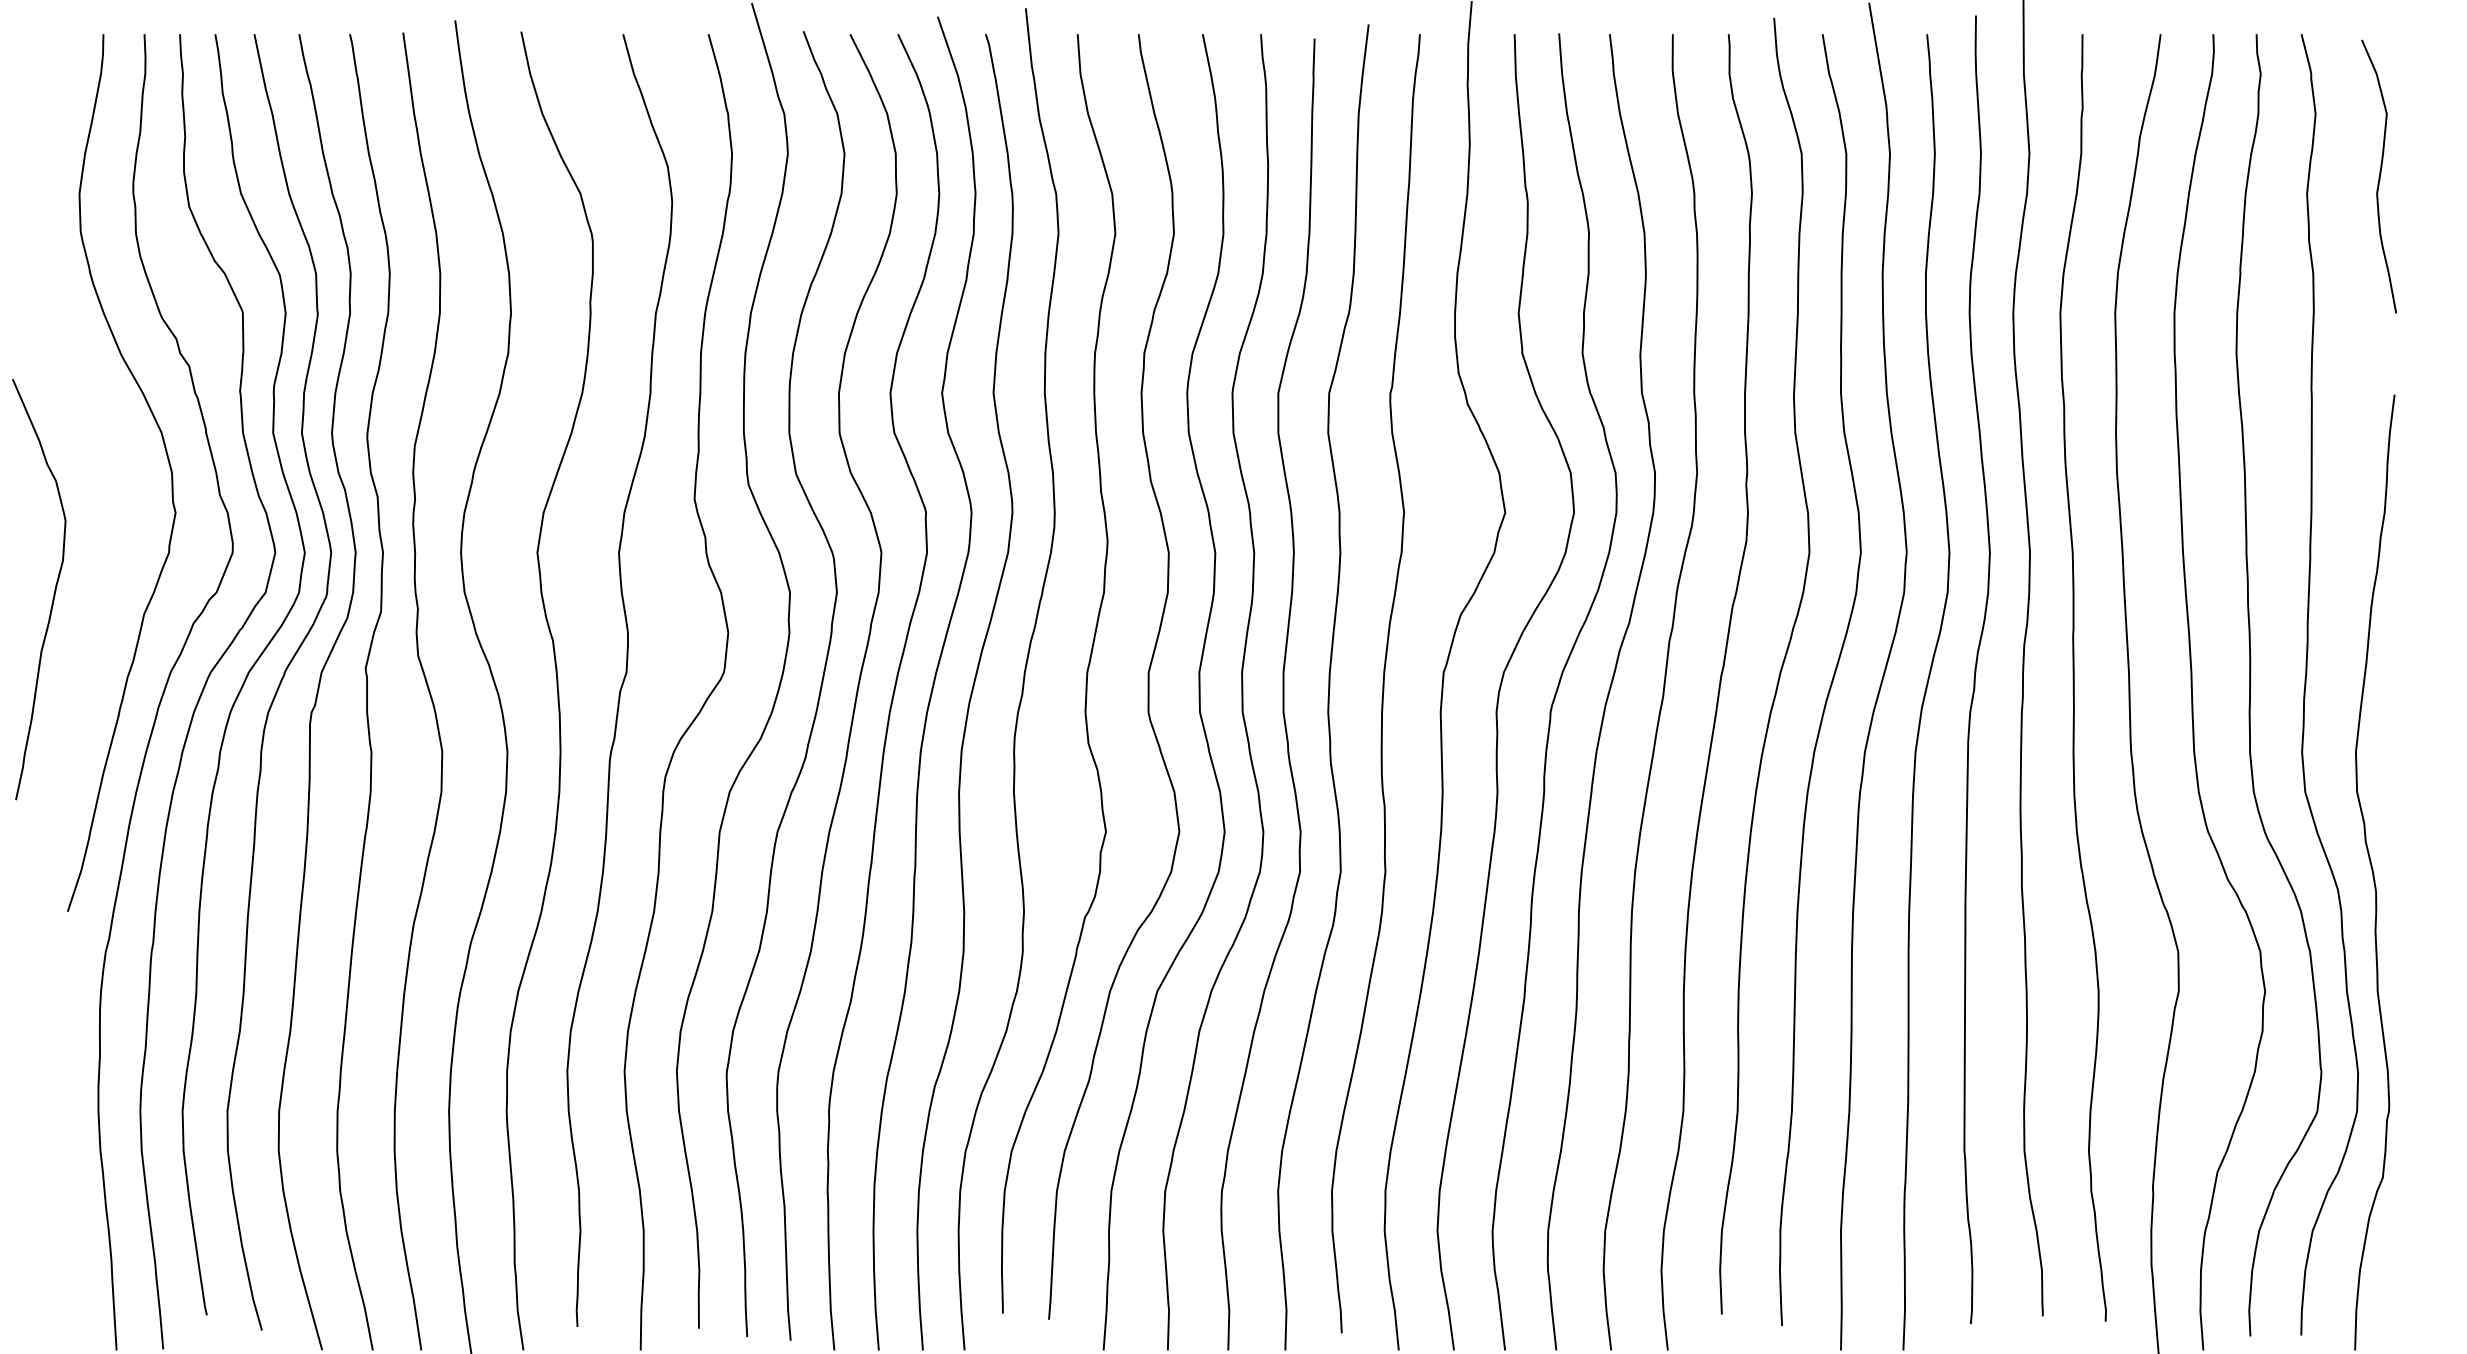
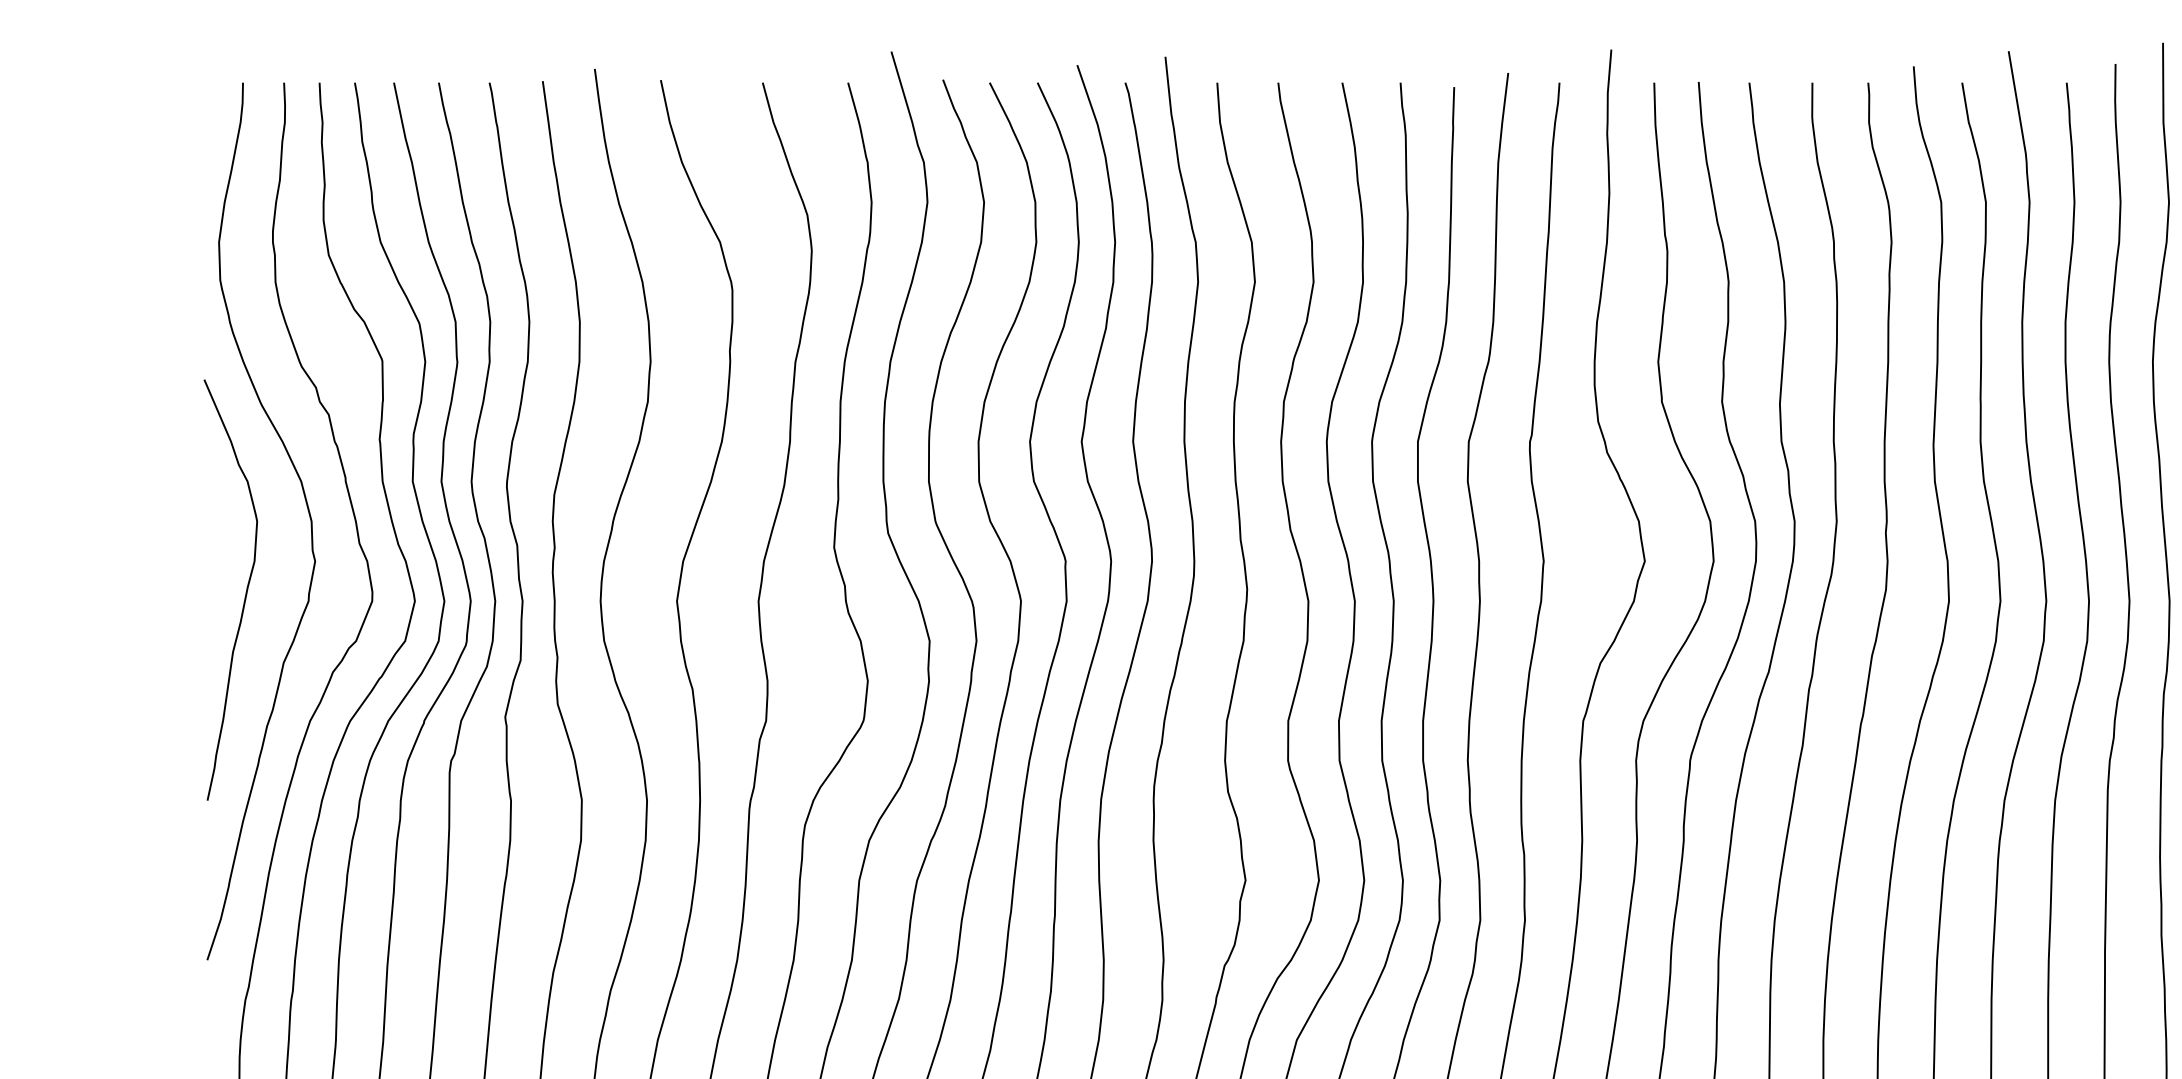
curve: (53, 593) -> (245, 594), moved

